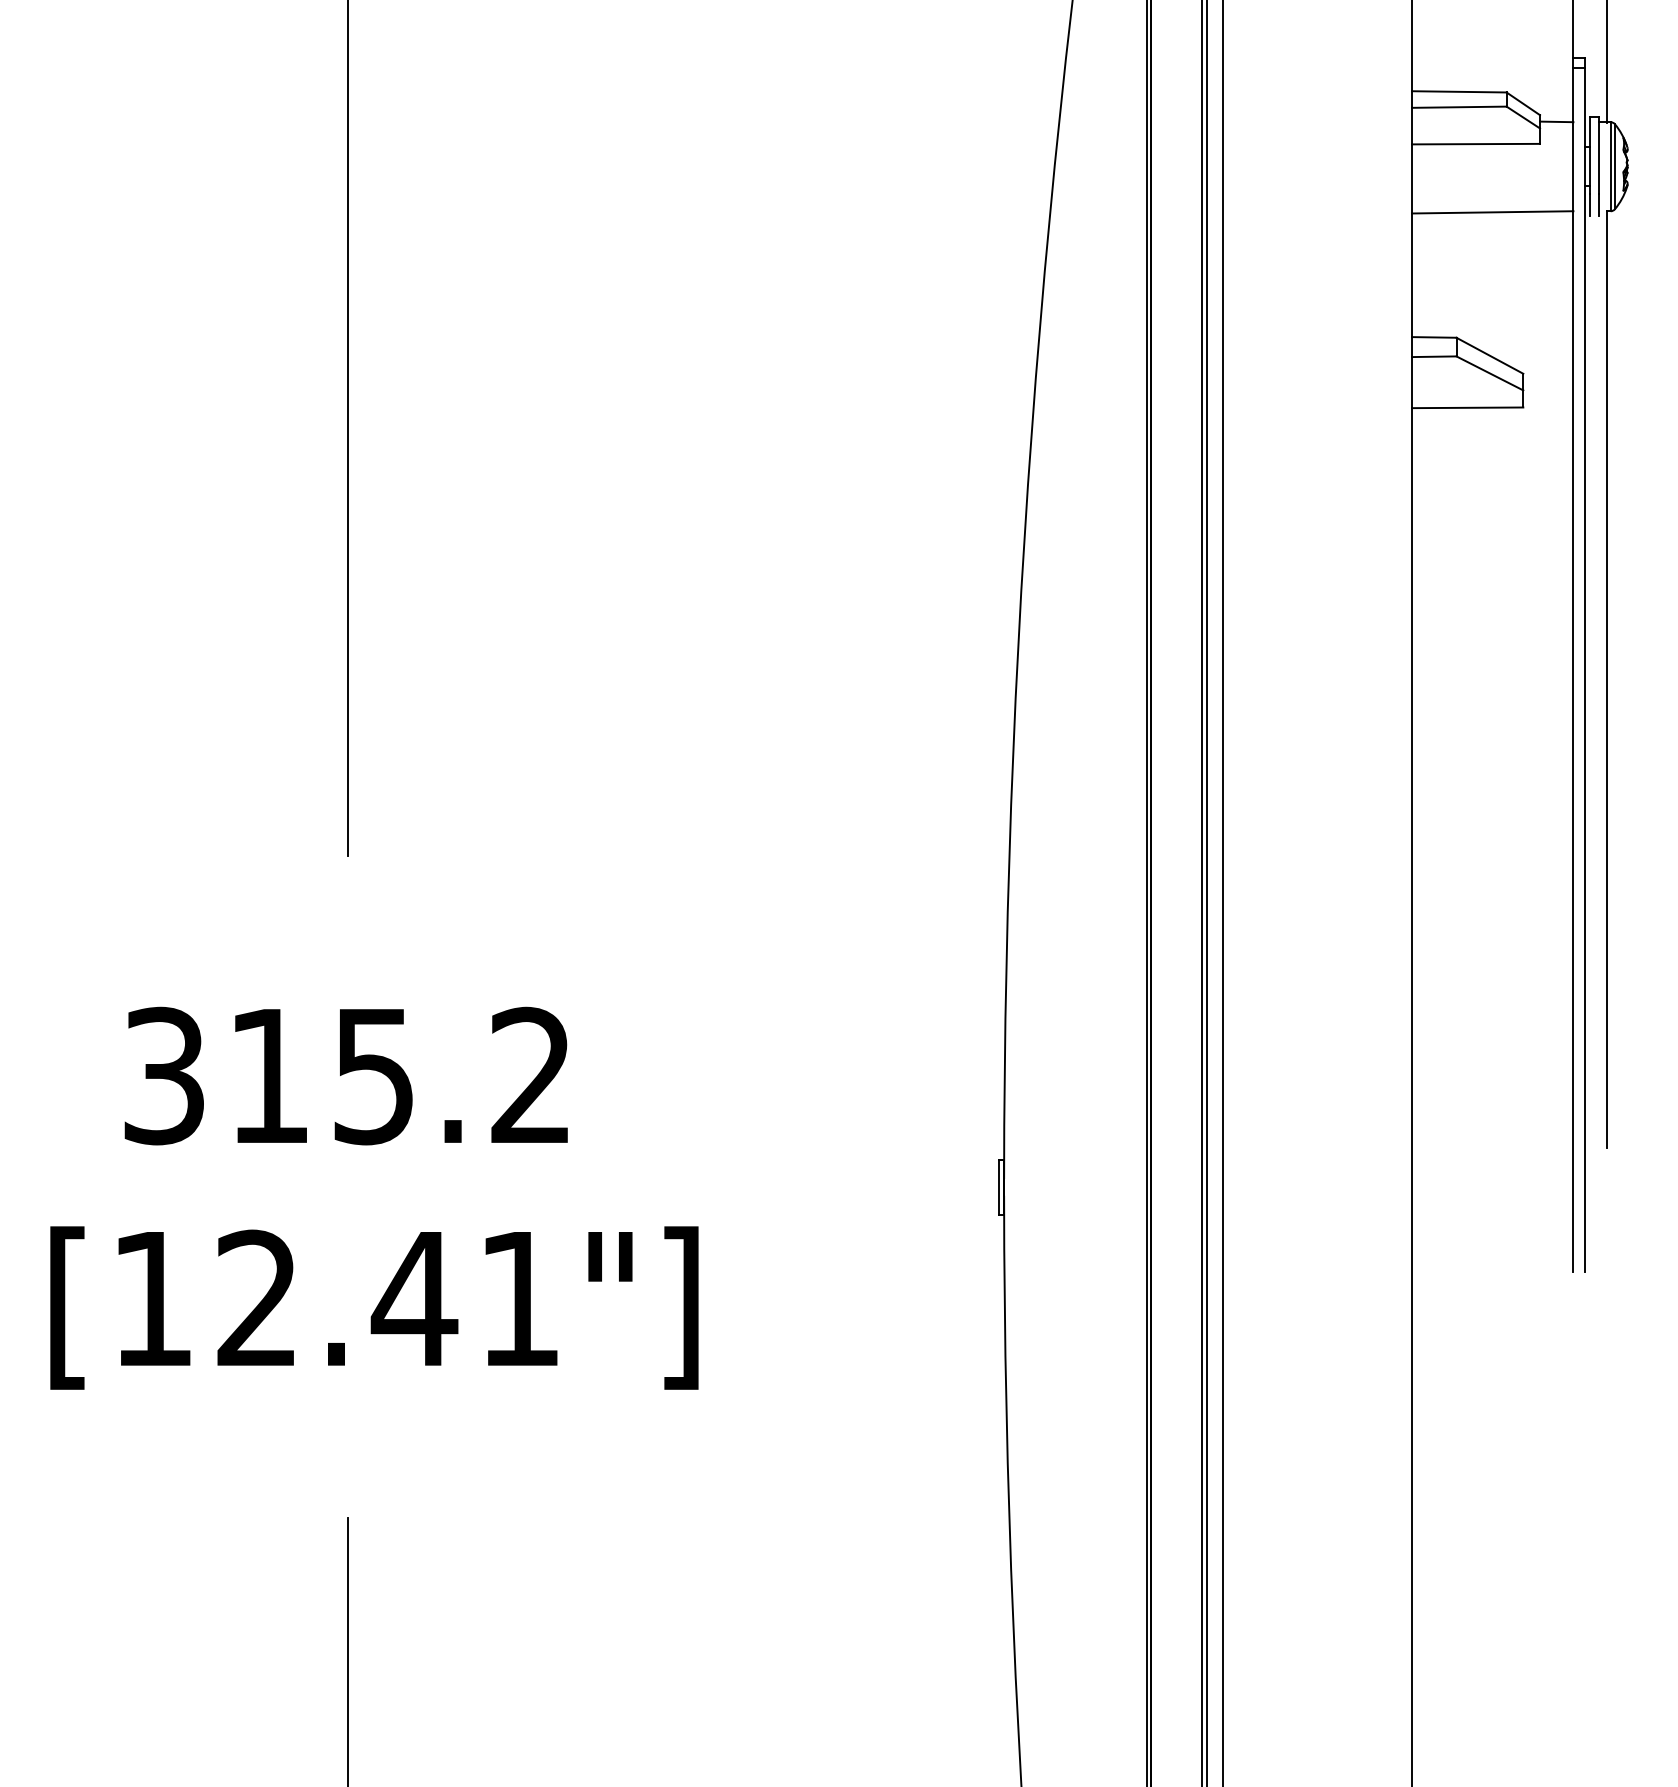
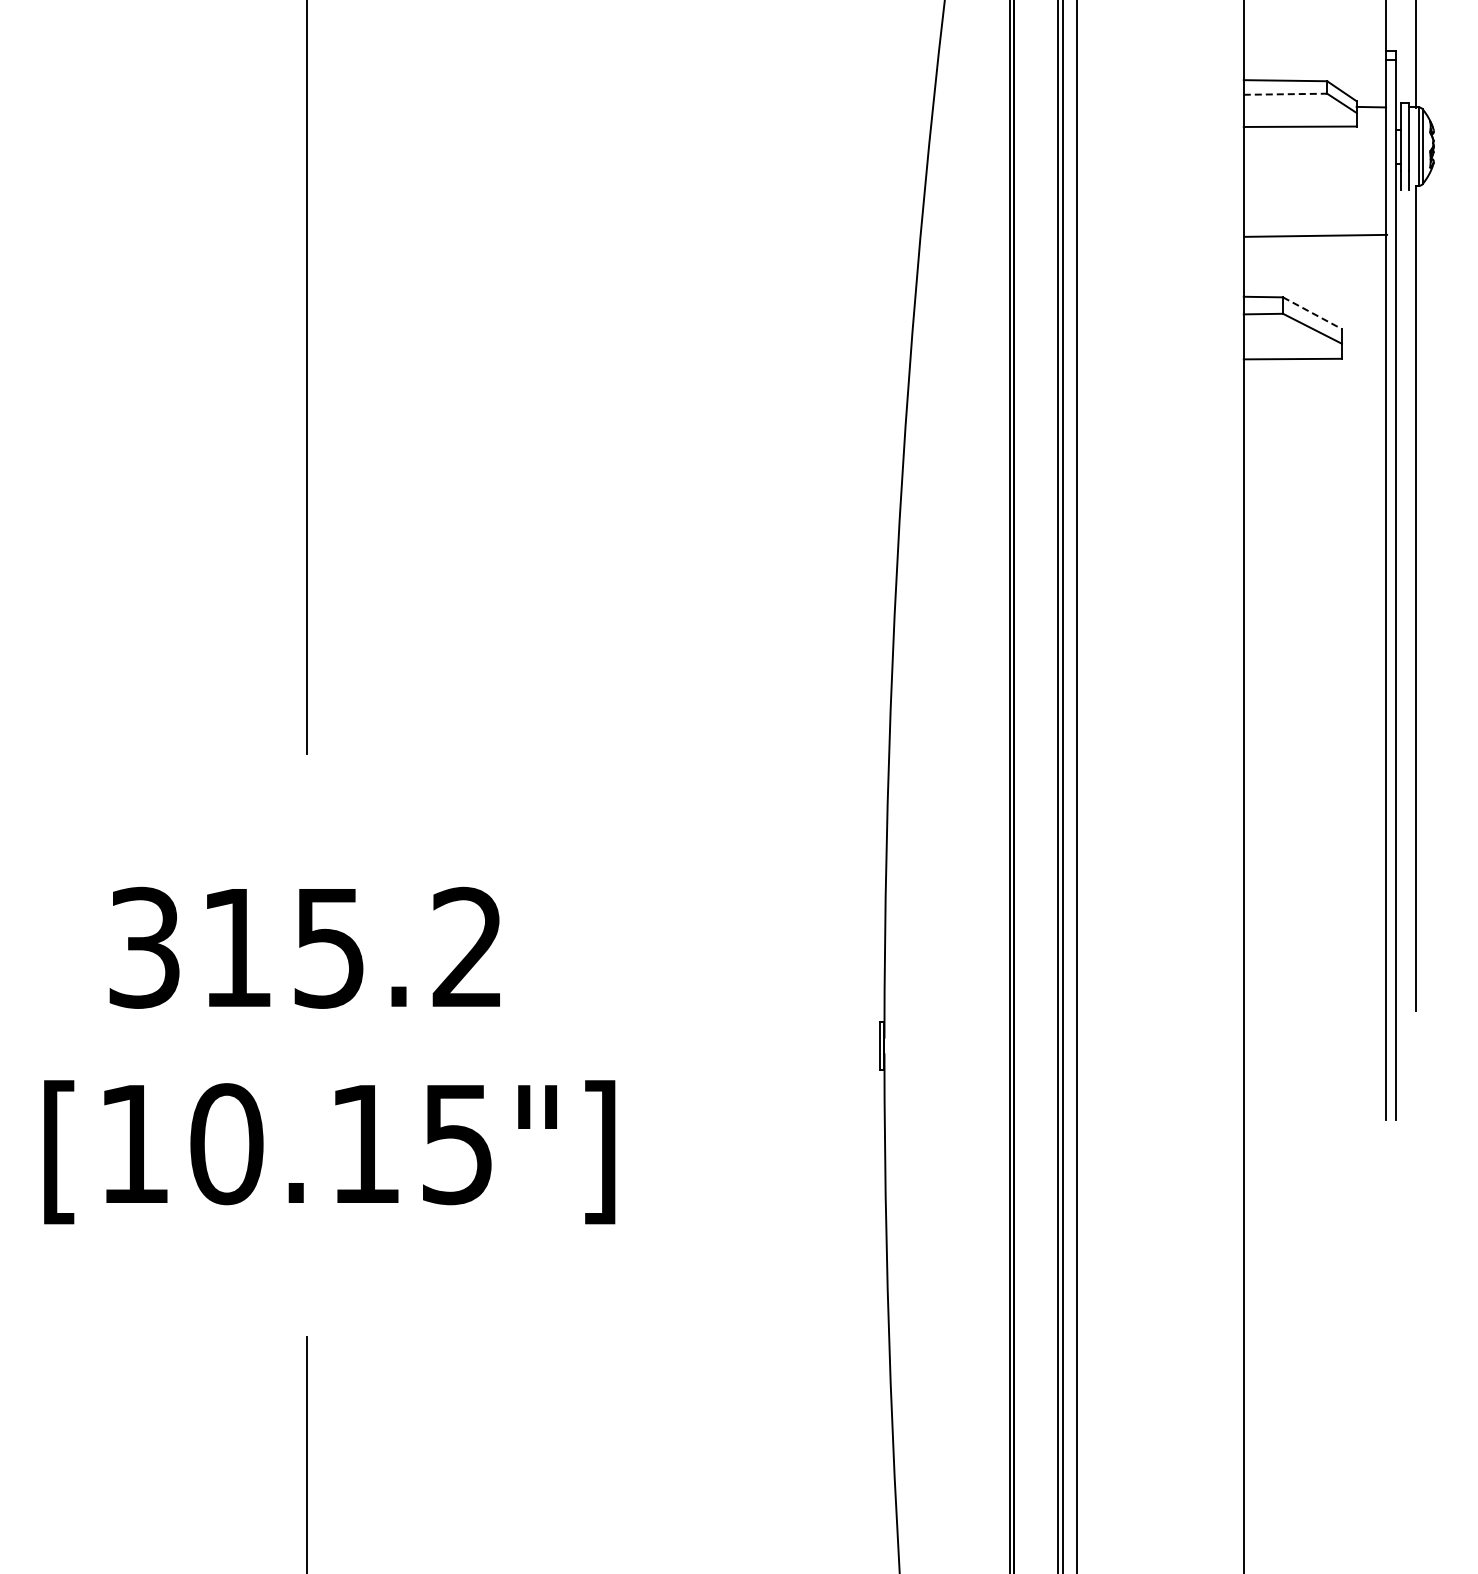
line: (1459, 107) -> (1285, 94), solid -> dashed
line: (1492, 211) -> (1315, 235), moved
line: (1489, 356) -> (1312, 313), solid -> dashed
text: (386, 1299) -> (340, 1144), [12.41"] -> [10.15"]

